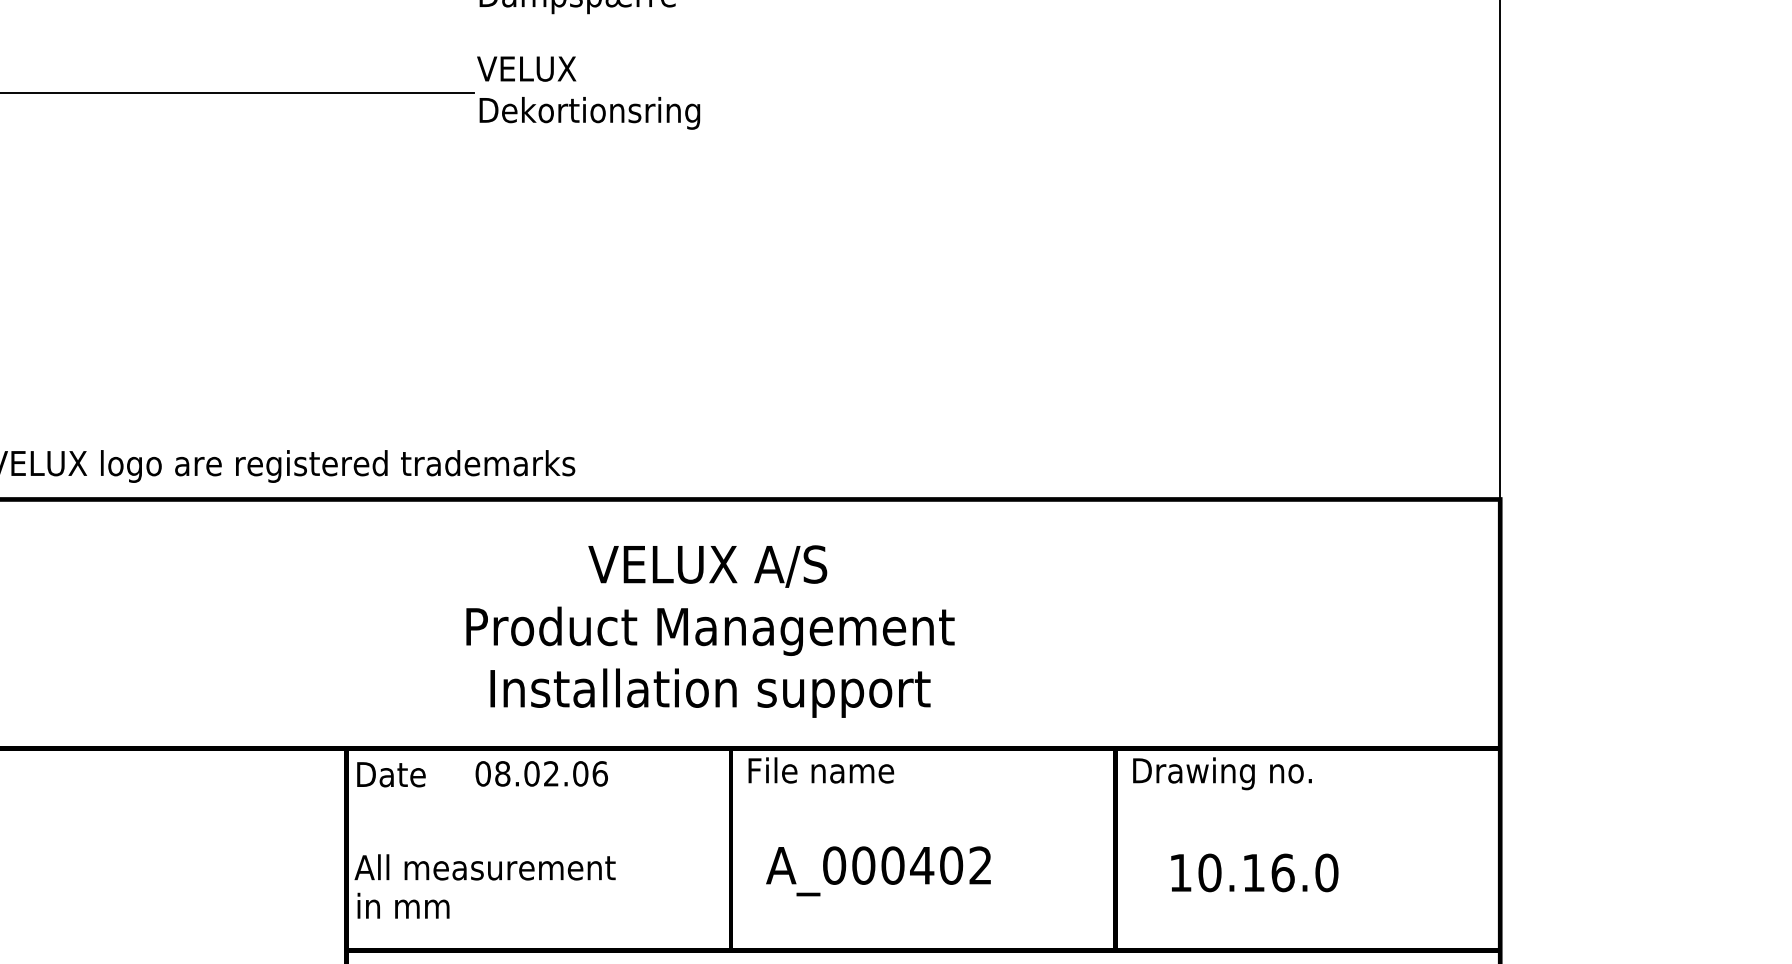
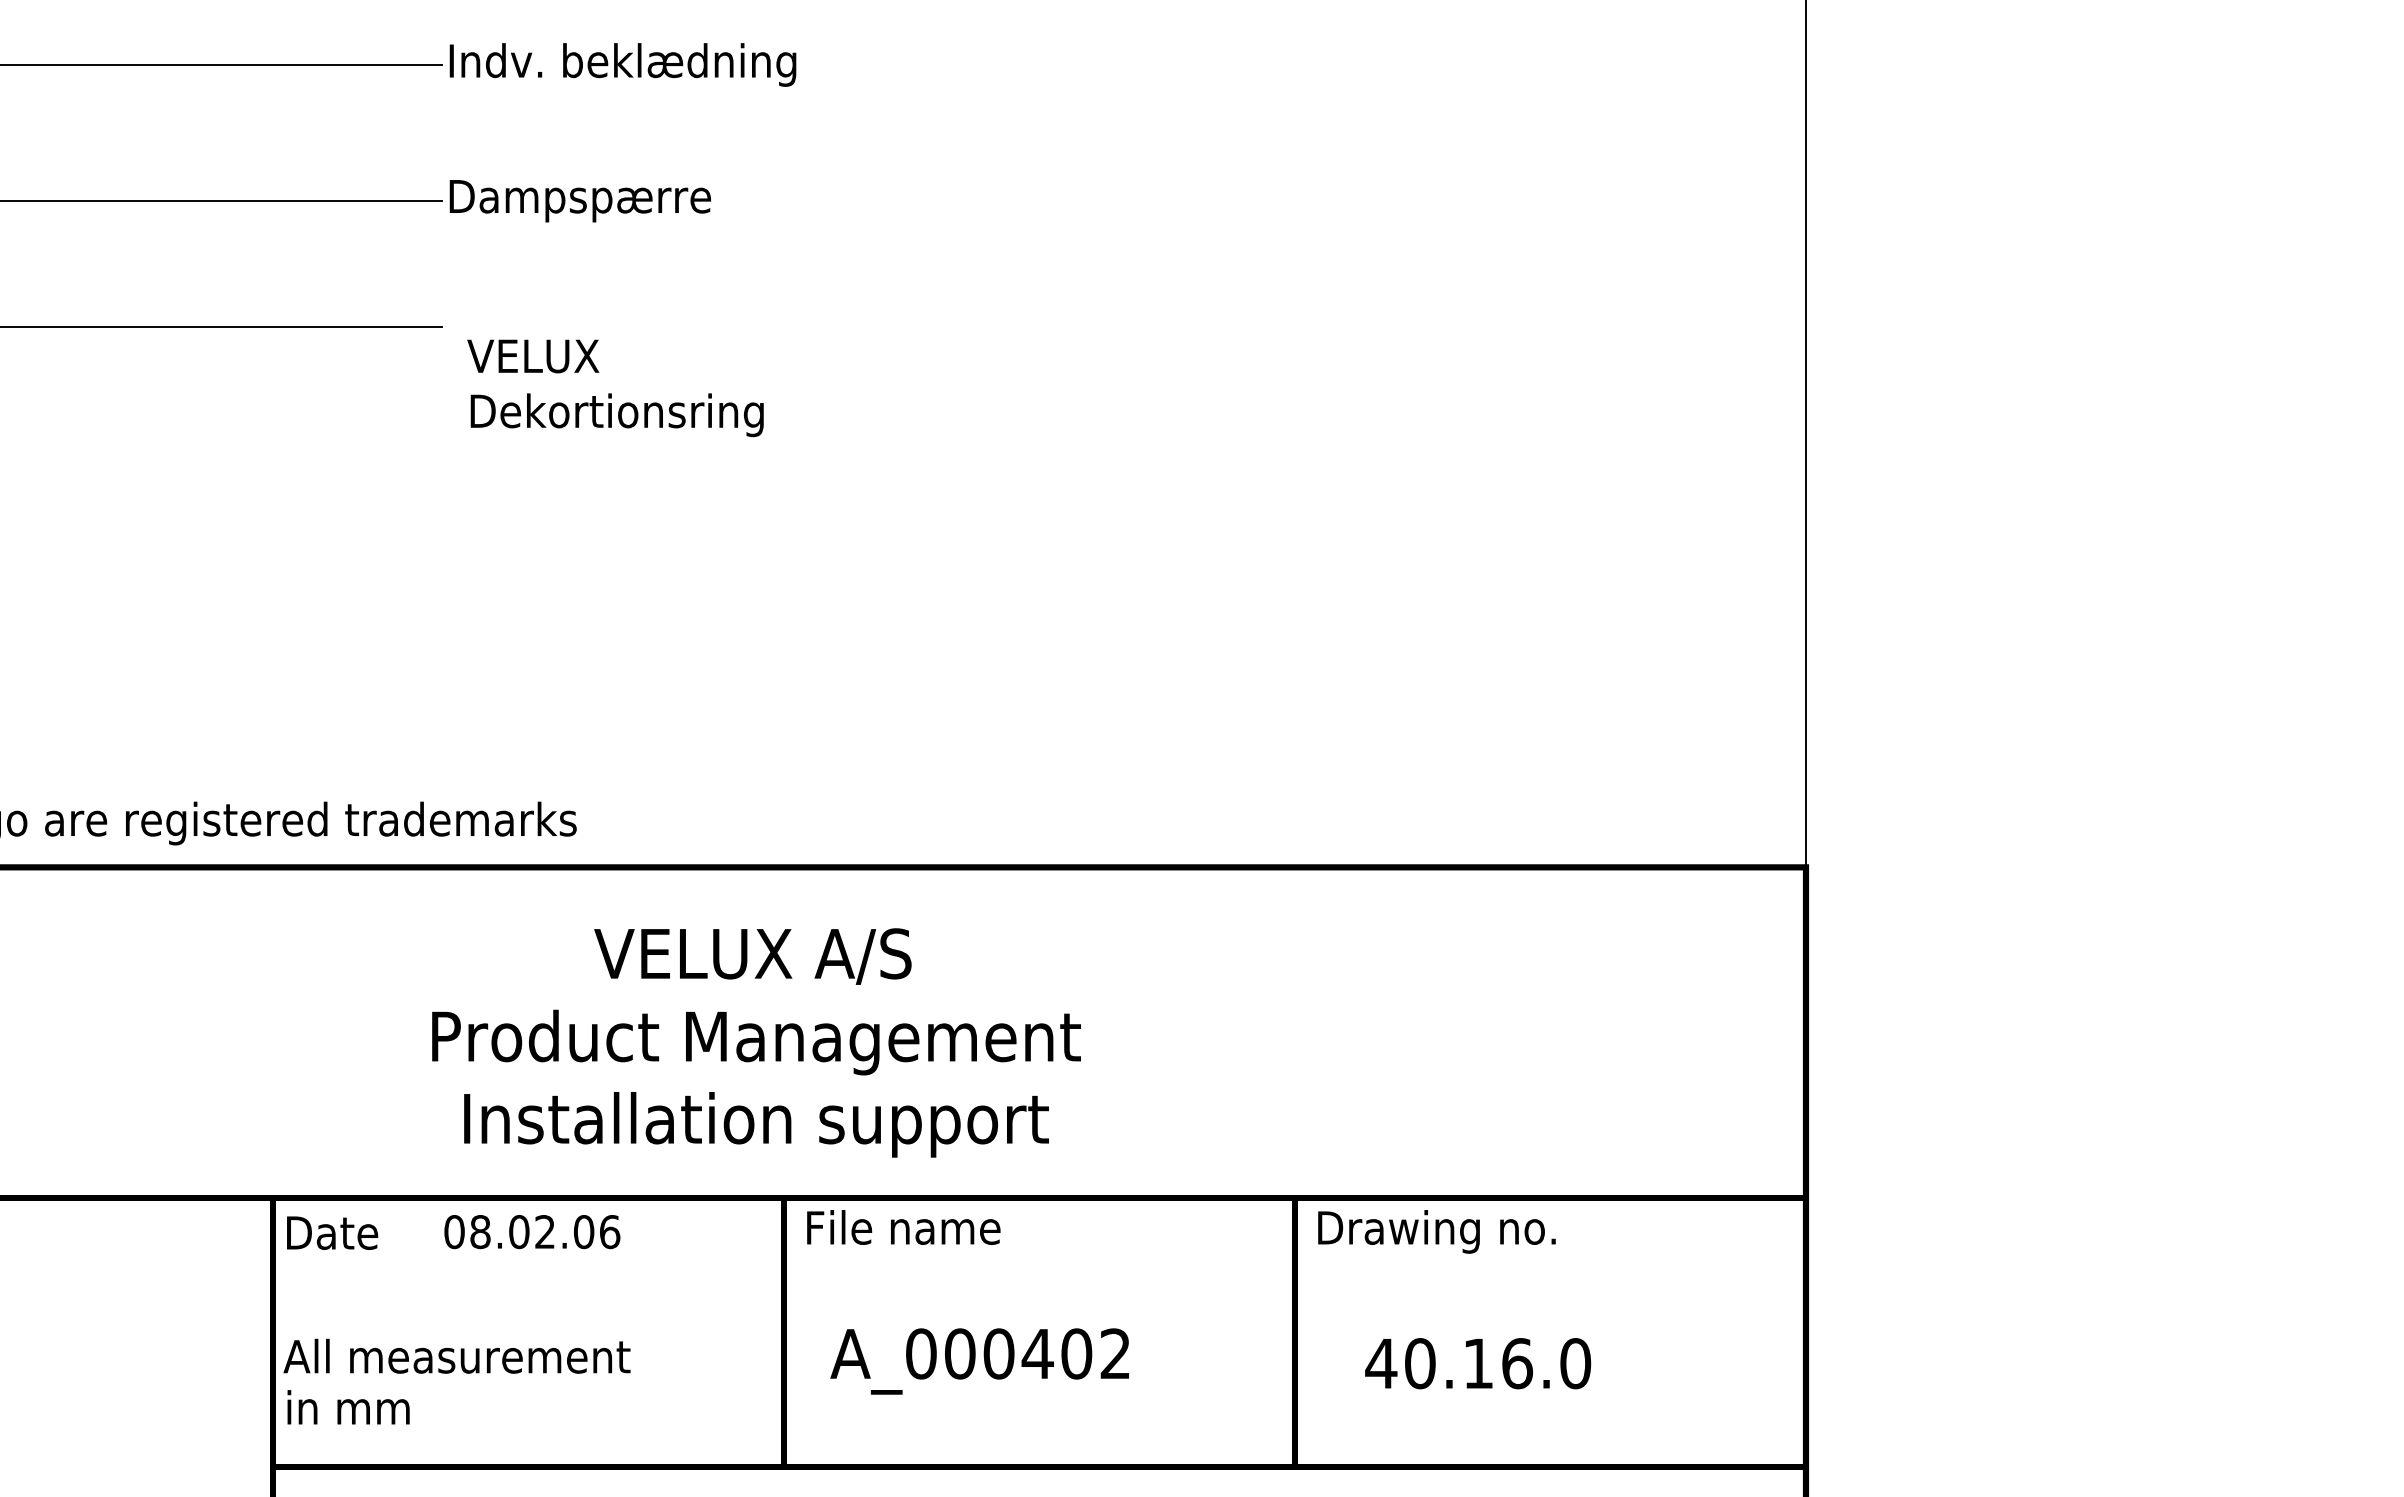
text: (588, 93) -> (615, 388), moved
text: (1180, 872) -> (1381, 1363), 10.16.0 -> 40.16.0

